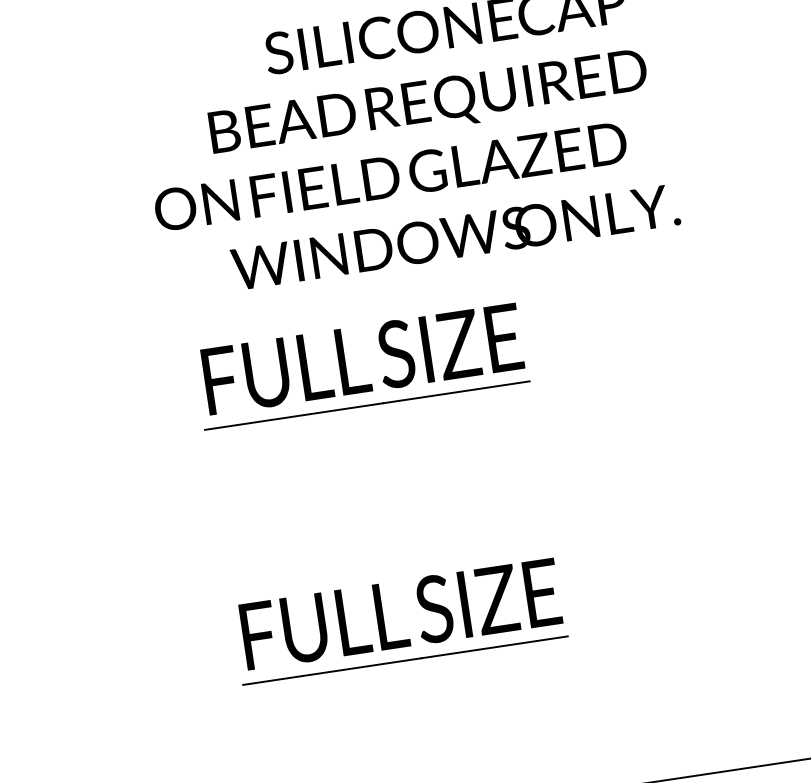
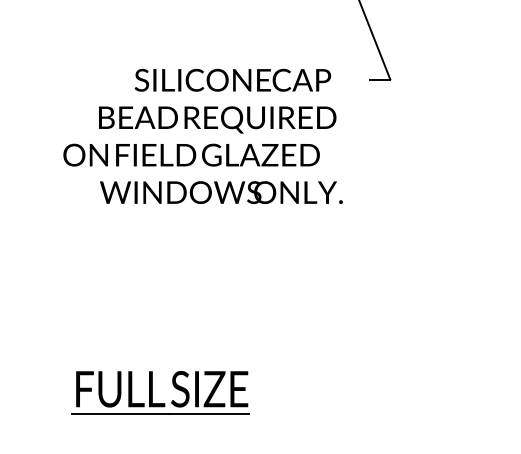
part: (345, 367) -> (152, 253), removed

